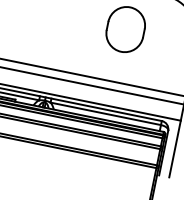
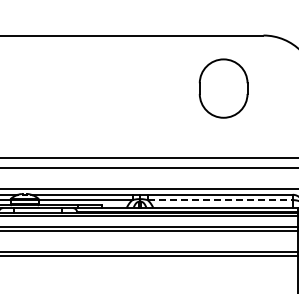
line: (106, 114) -> (220, 200), solid -> dashed

